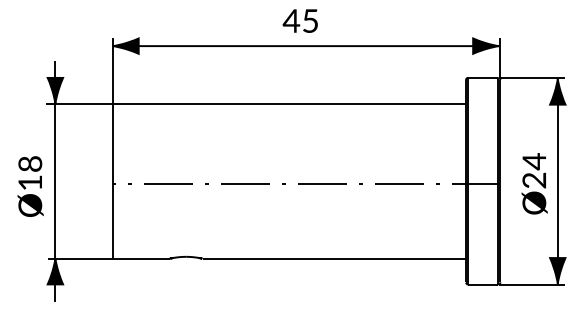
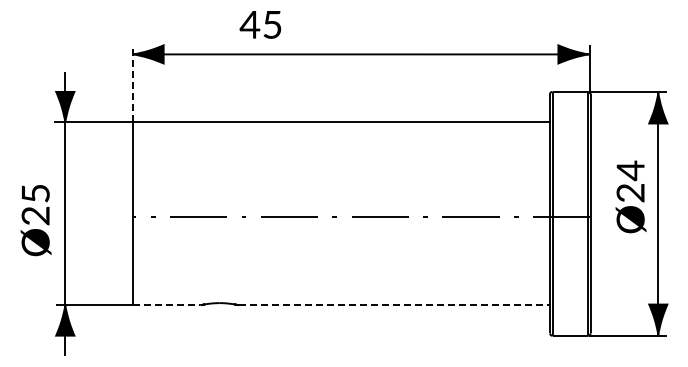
text: (300, 20) -> (260, 24), moved
line: (113, 70) -> (133, 83), solid -> dashed
text: (30, 173) -> (35, 204), Ø18 -> Ø25
text: (534, 183) -> (630, 196), moved
line: (141, 258) -> (166, 305), solid -> dashed
line: (334, 258) -> (394, 305), solid -> dashed

